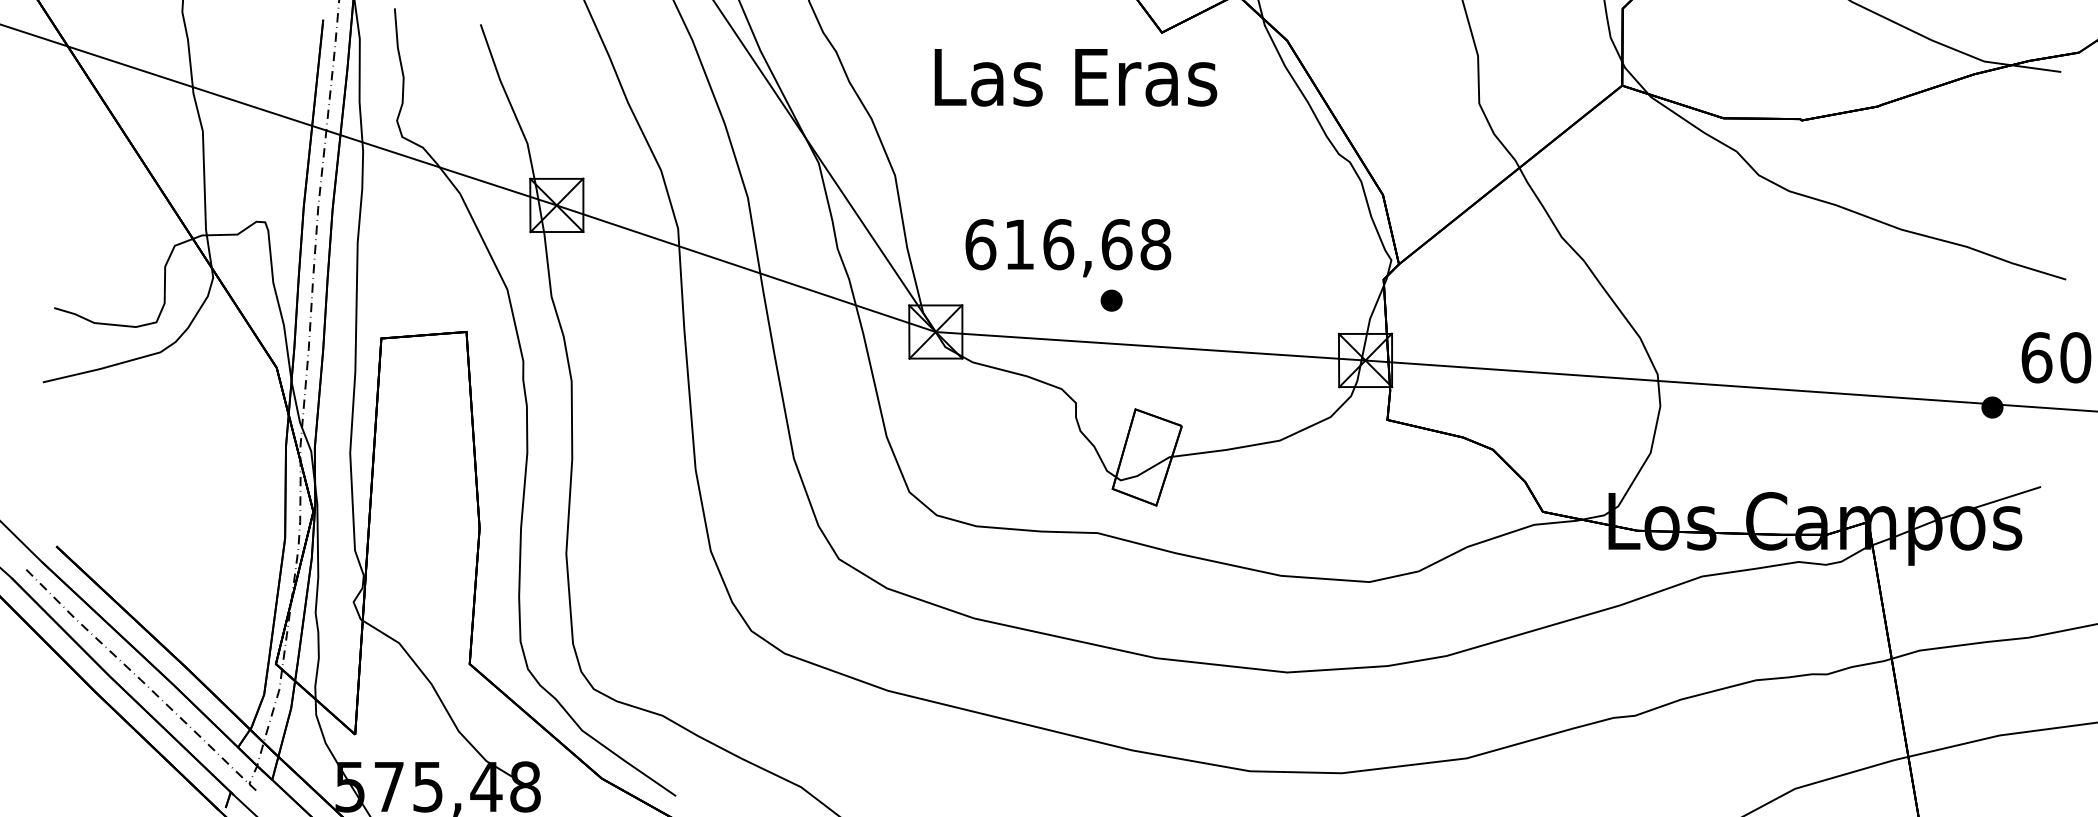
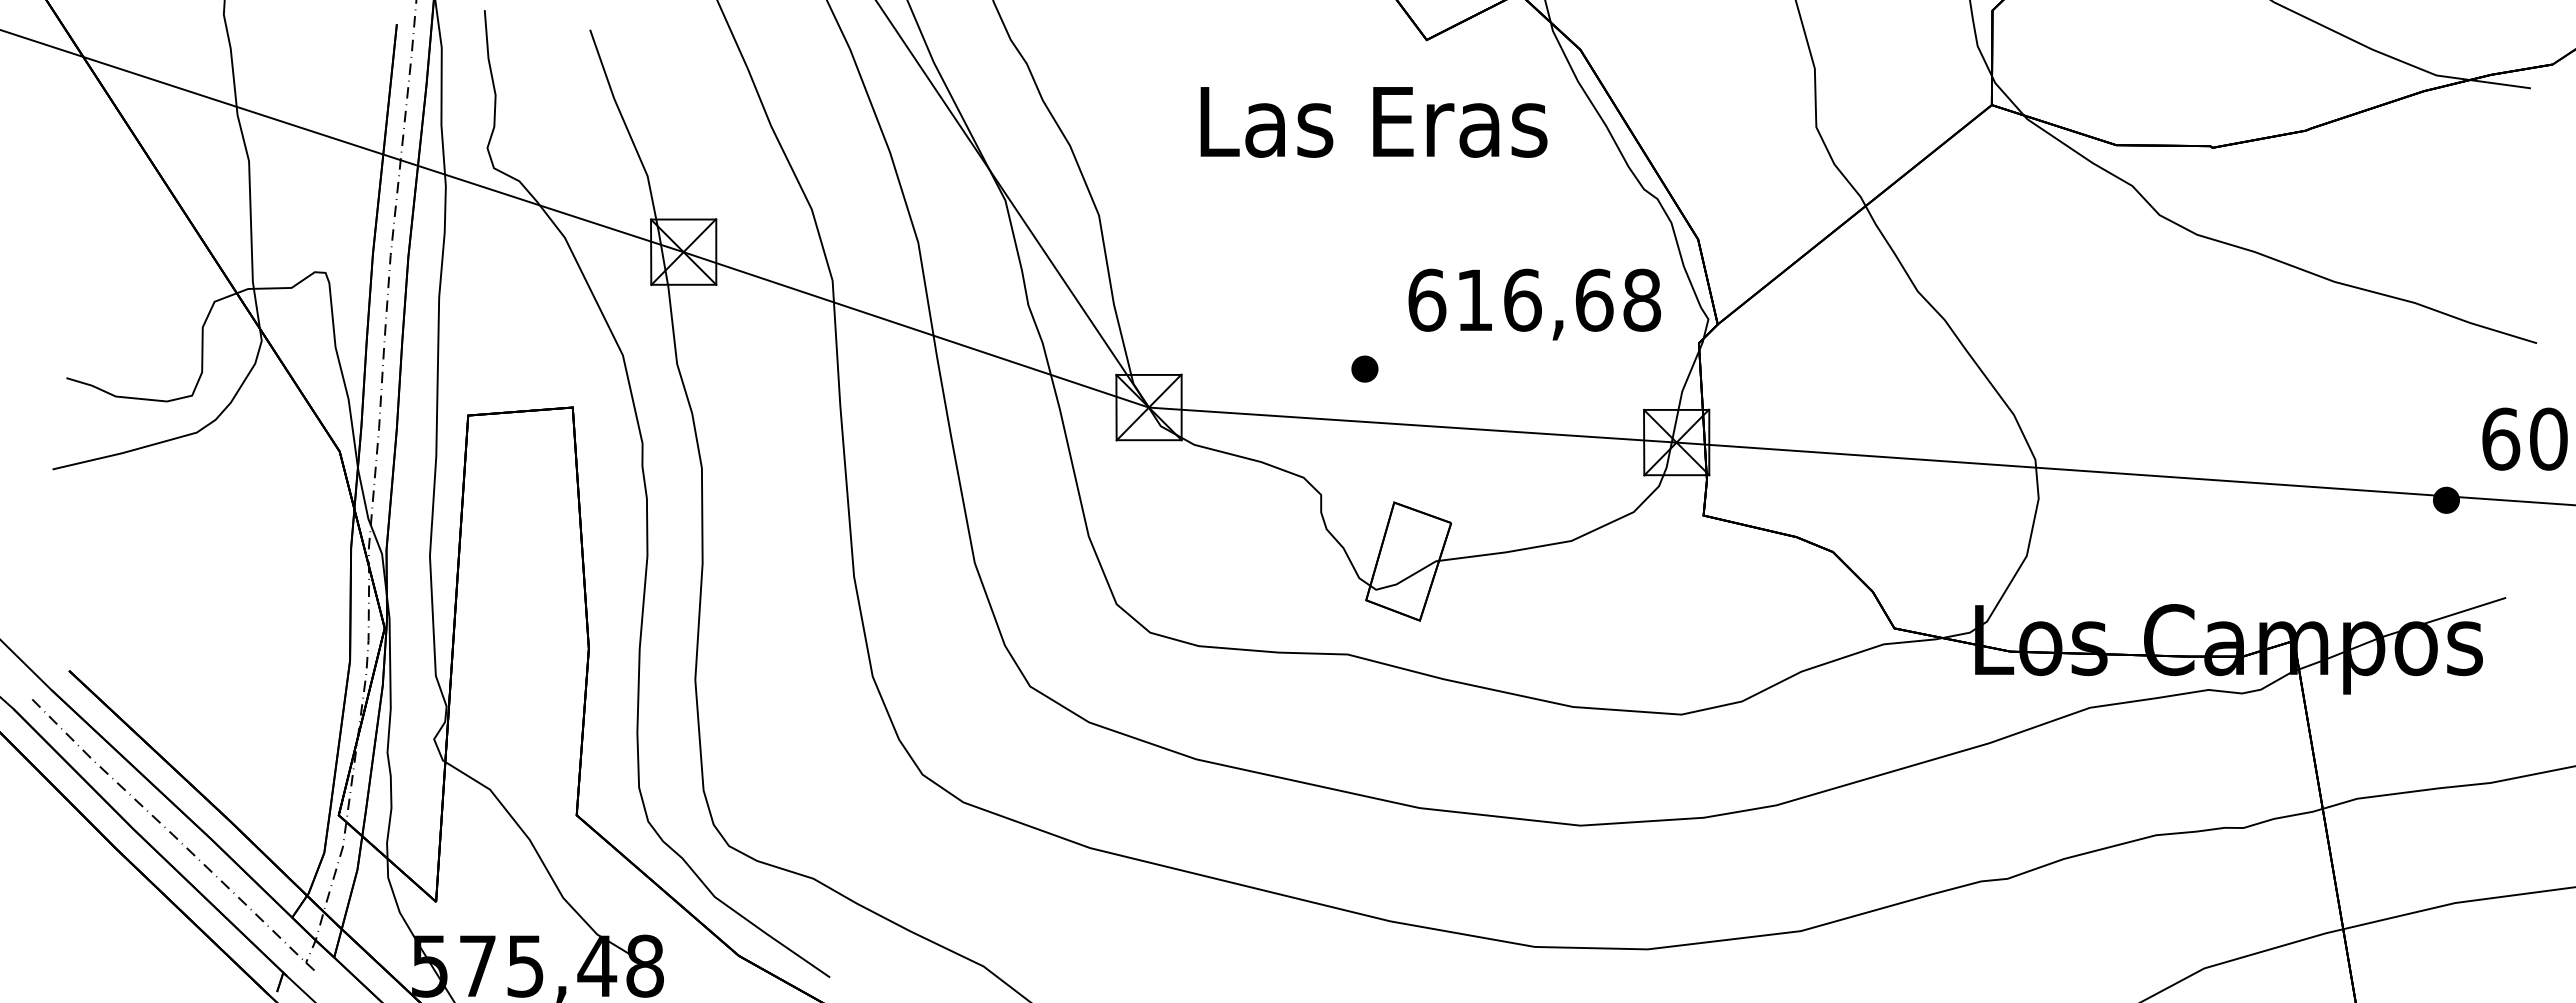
text: (1075, 77) -> (1373, 122), moved
text: (1068, 248) -> (1534, 304), moved

